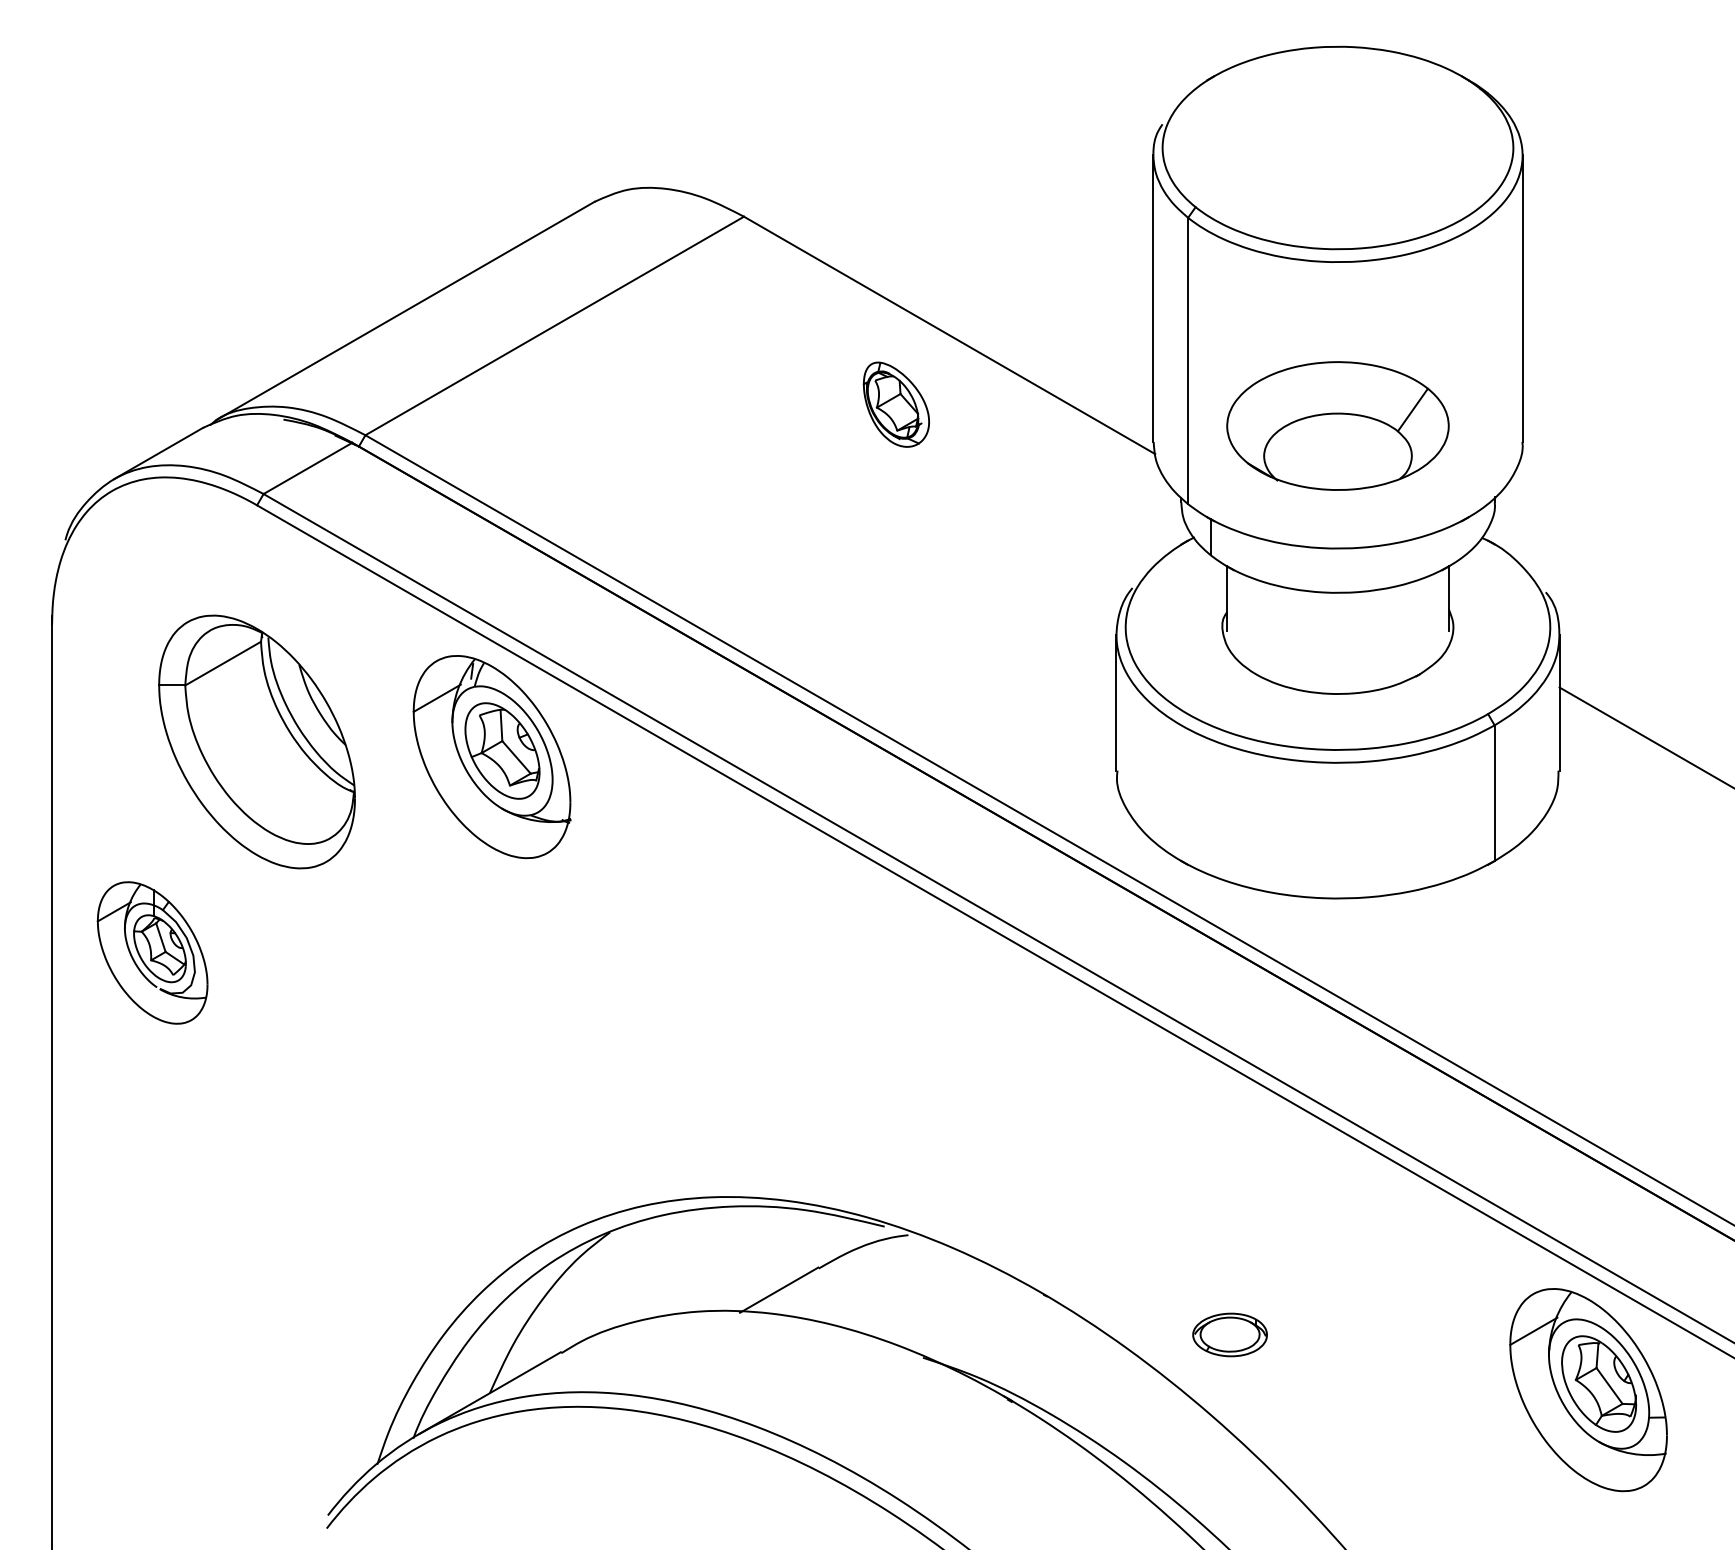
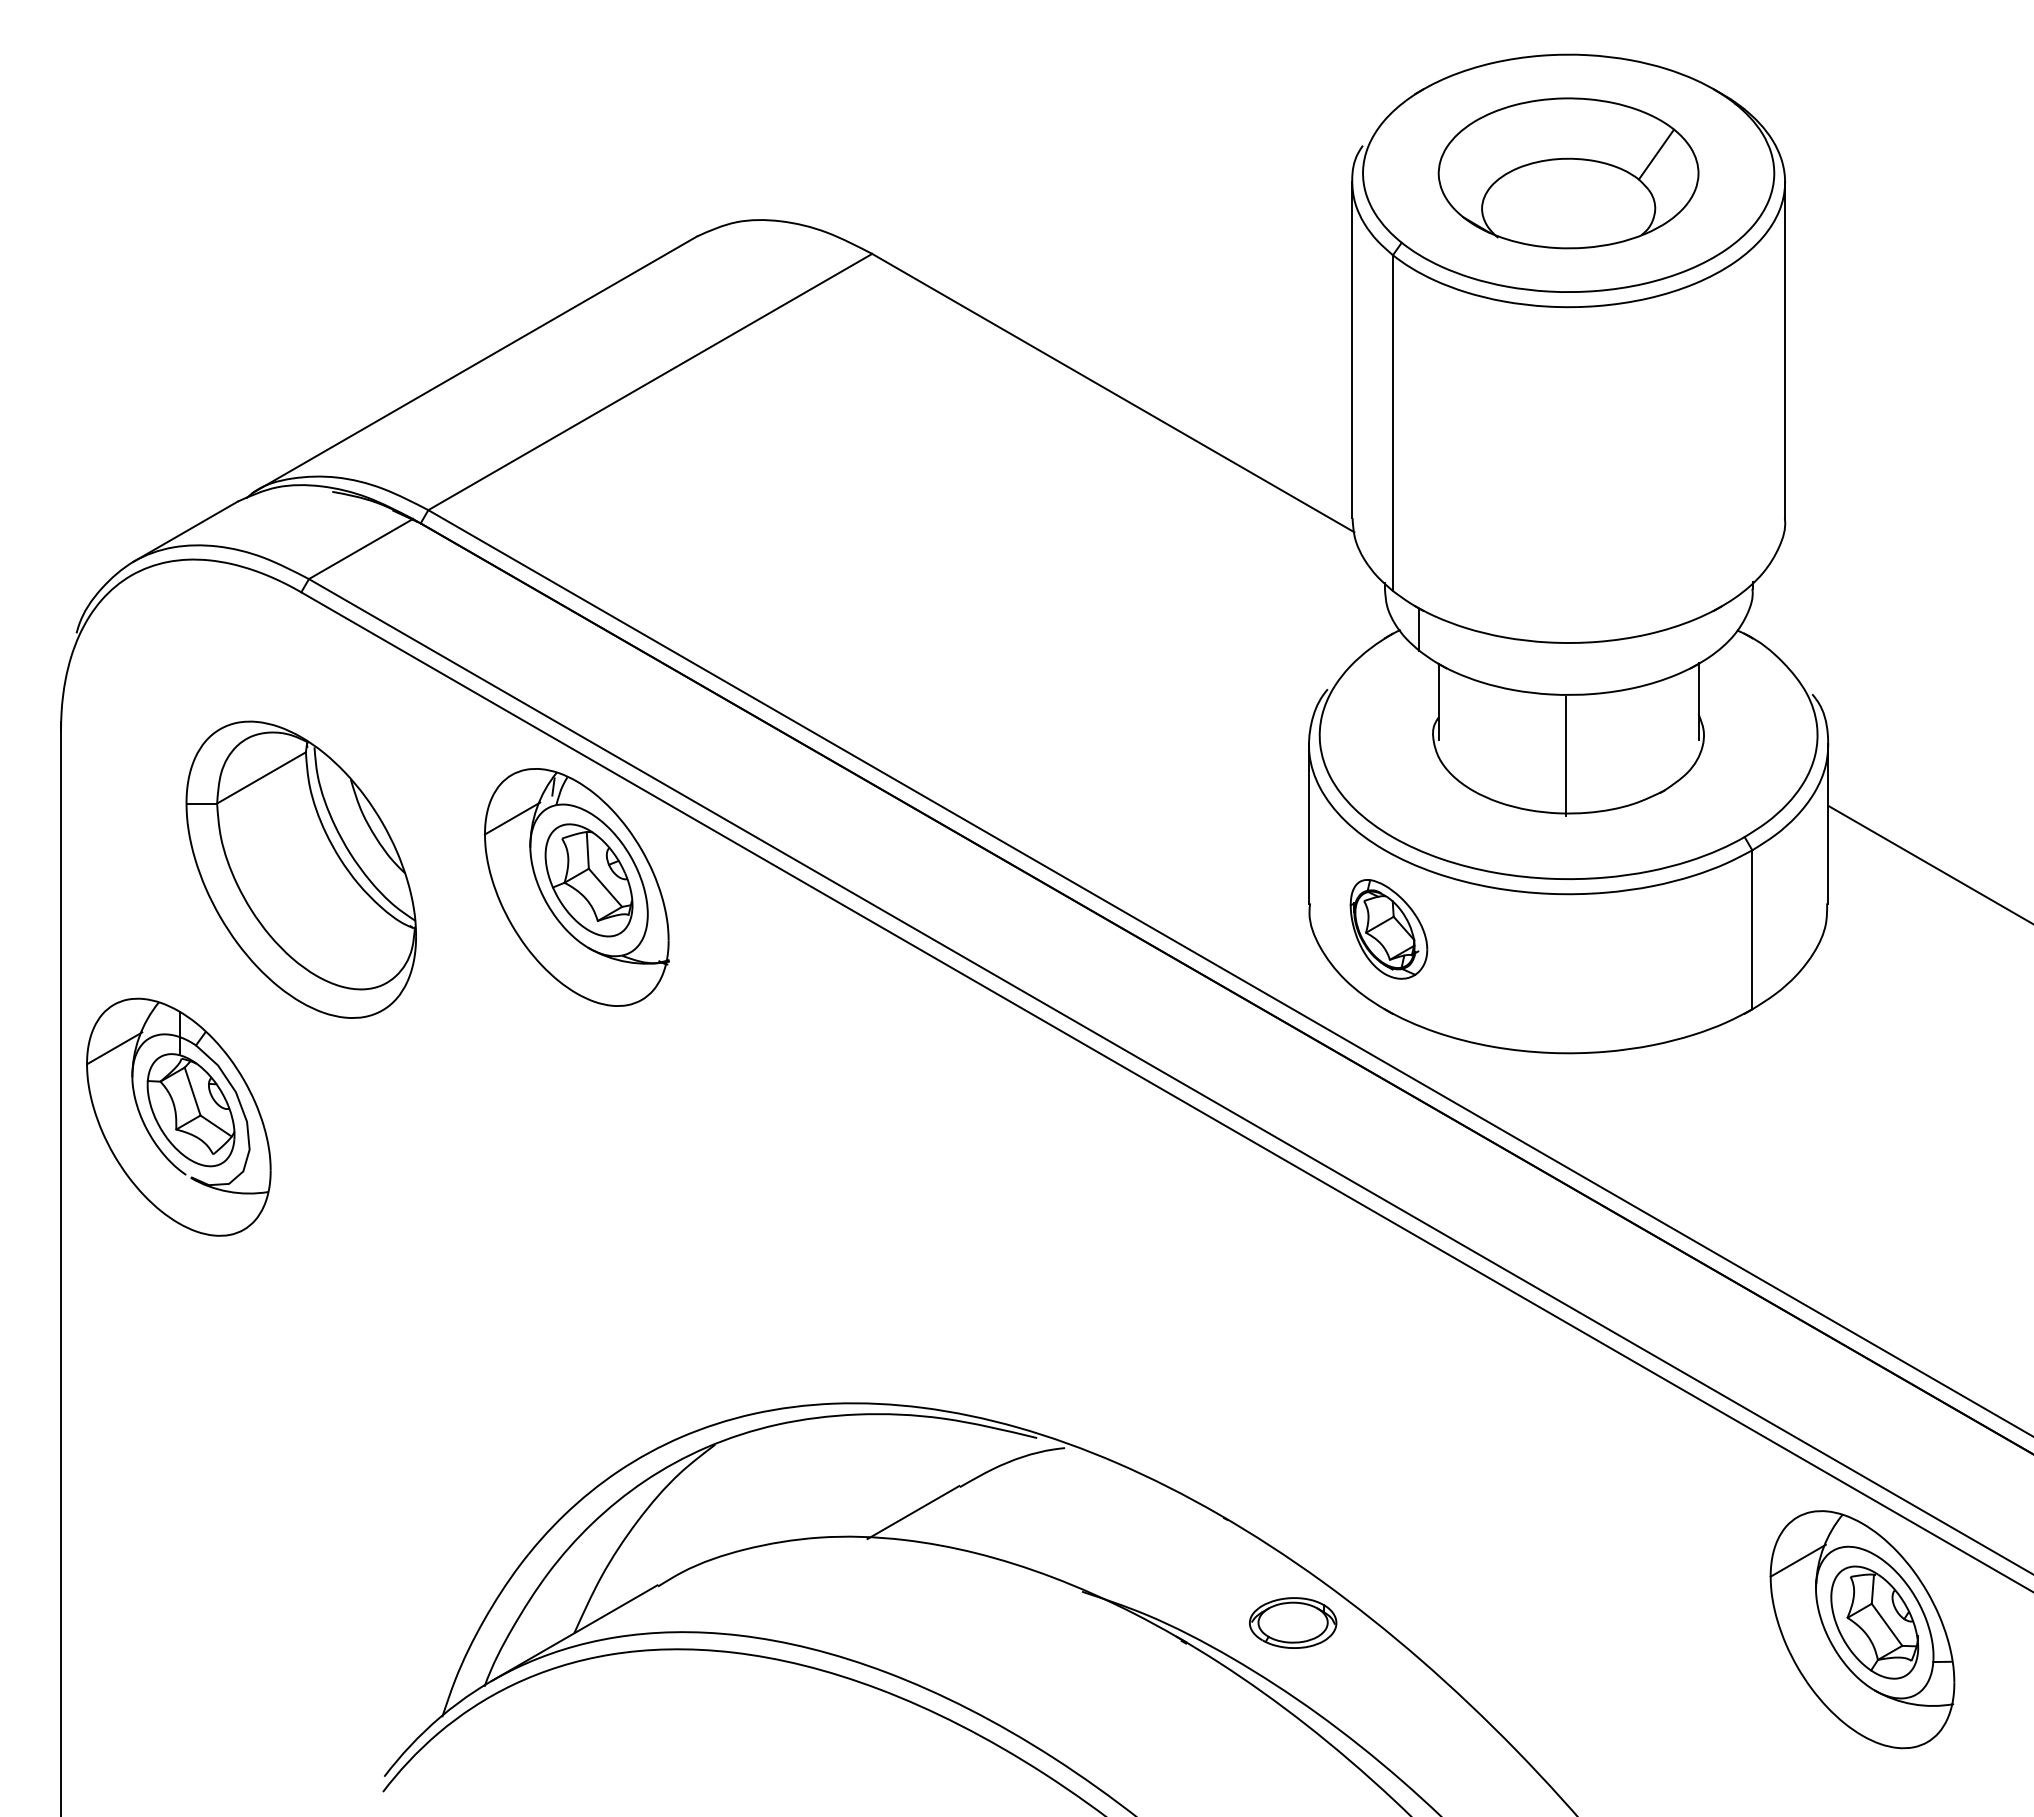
part: (896, 404) -> (1388, 929), moved
part: (1337, 426) -> (1568, 173), moved
line: (1336, 644) -> (1566, 755), added
part: (152, 952) -> (178, 1116), size x1.43
part: (1230, 1334) -> (1293, 1622), moved

